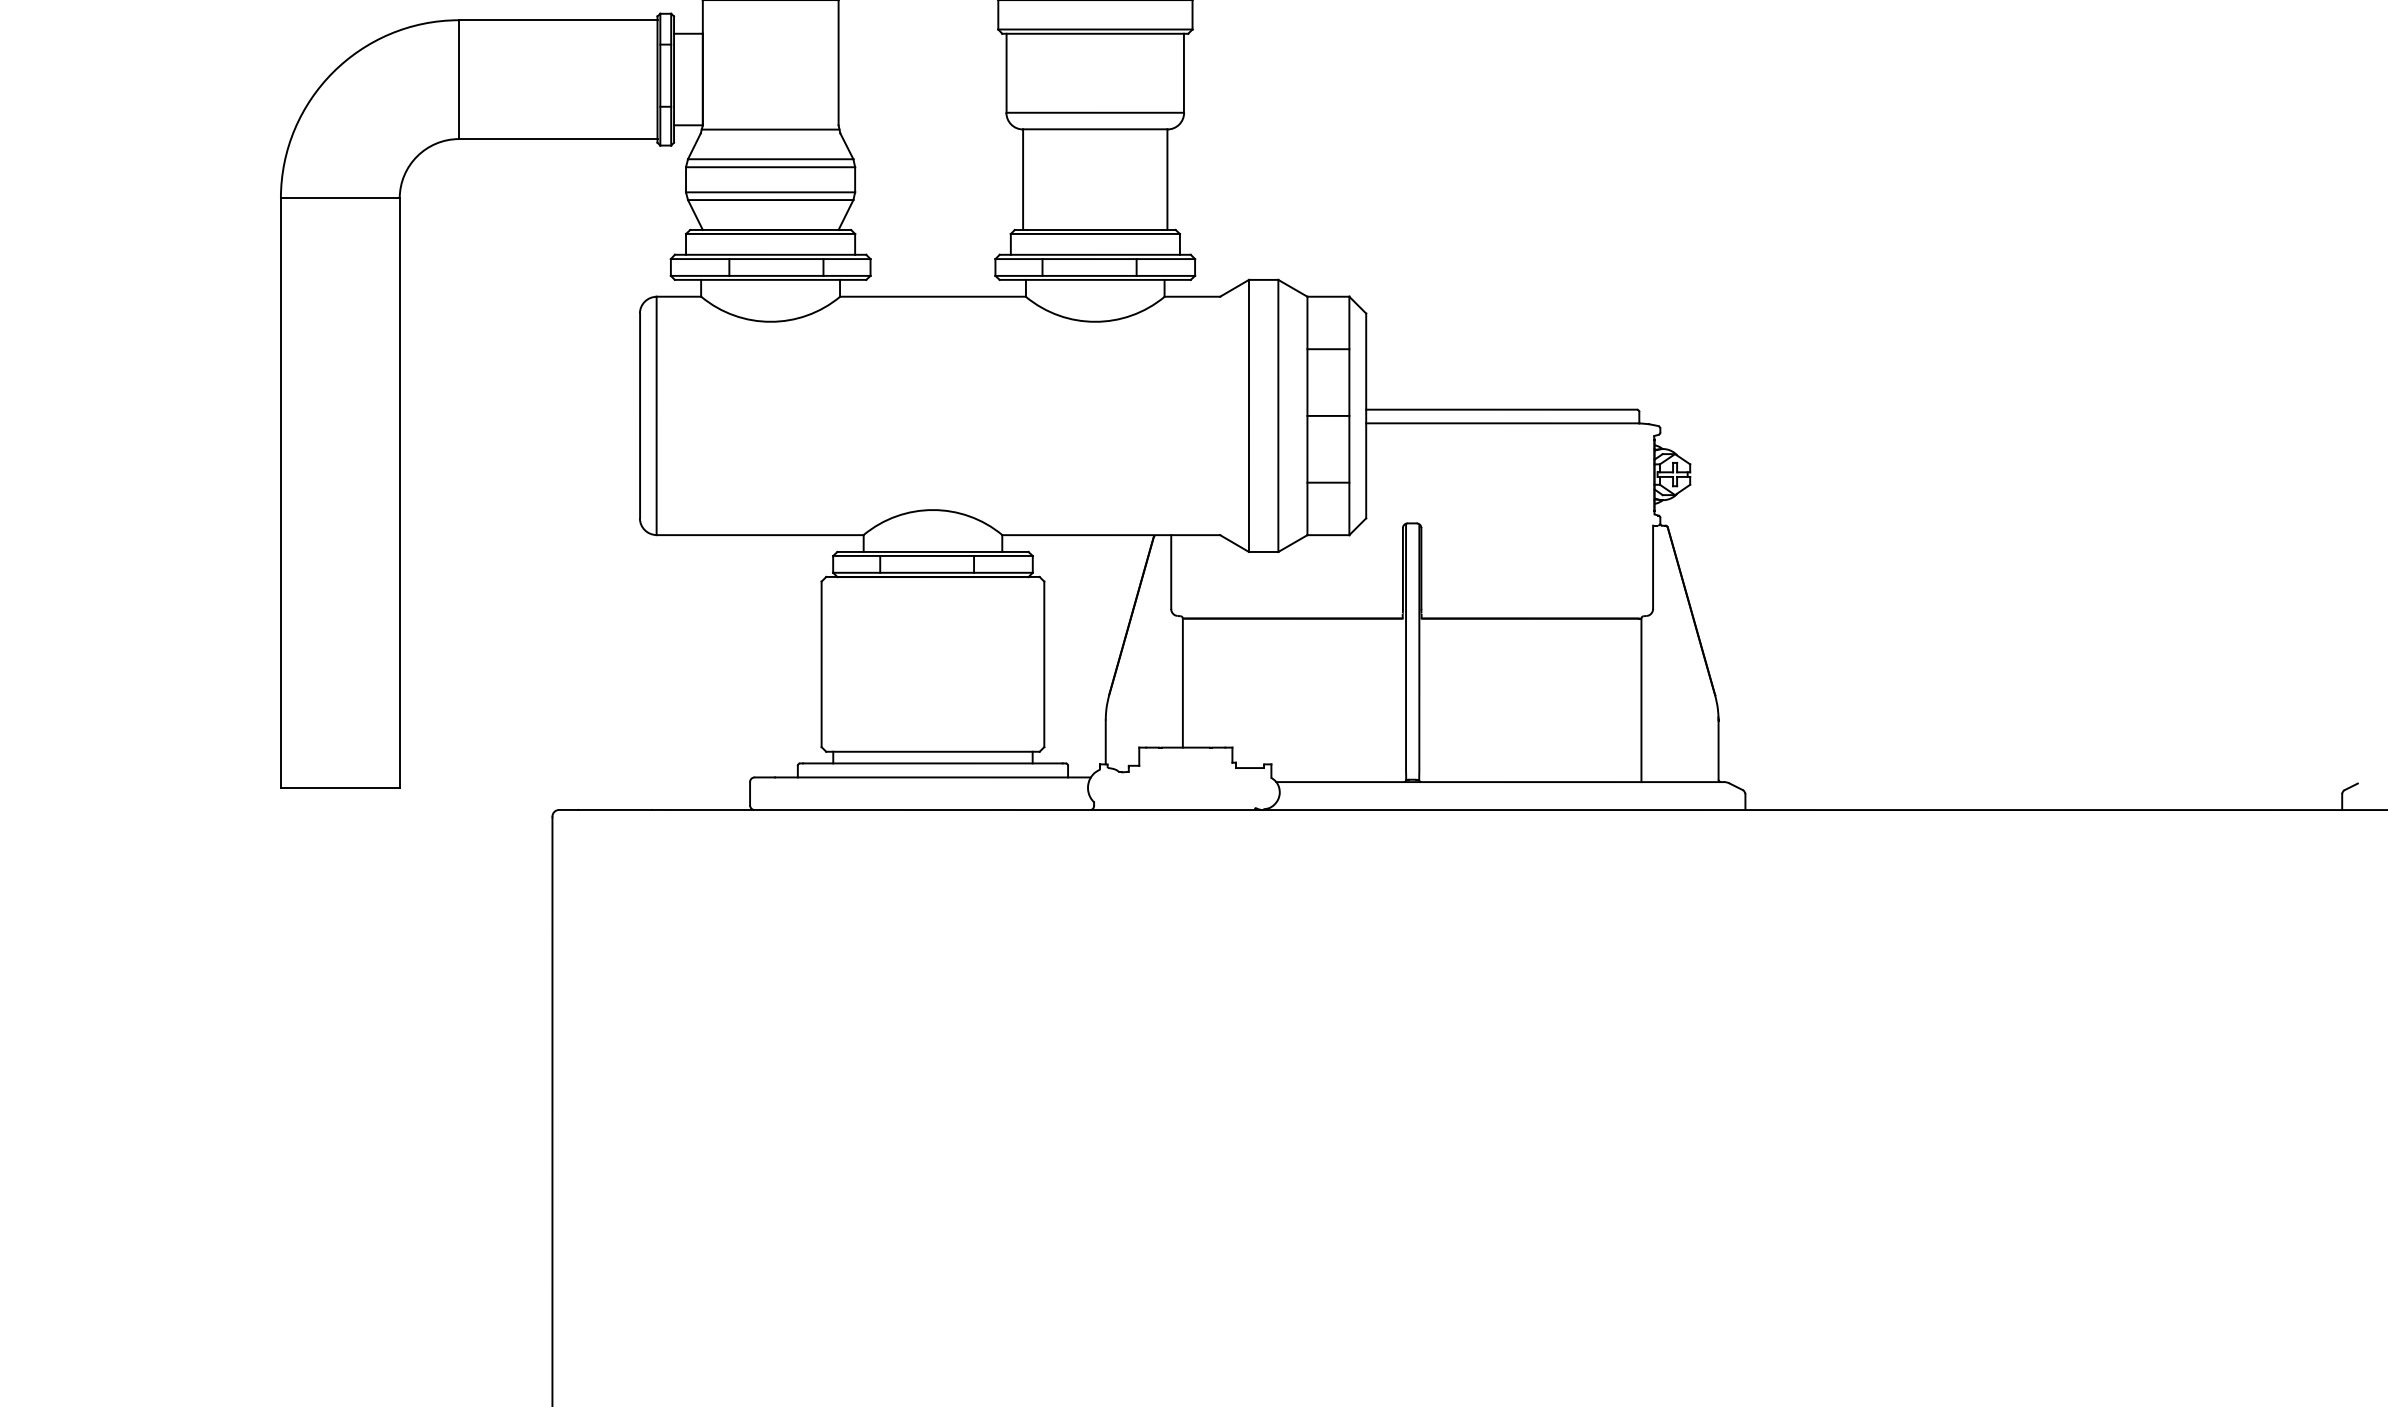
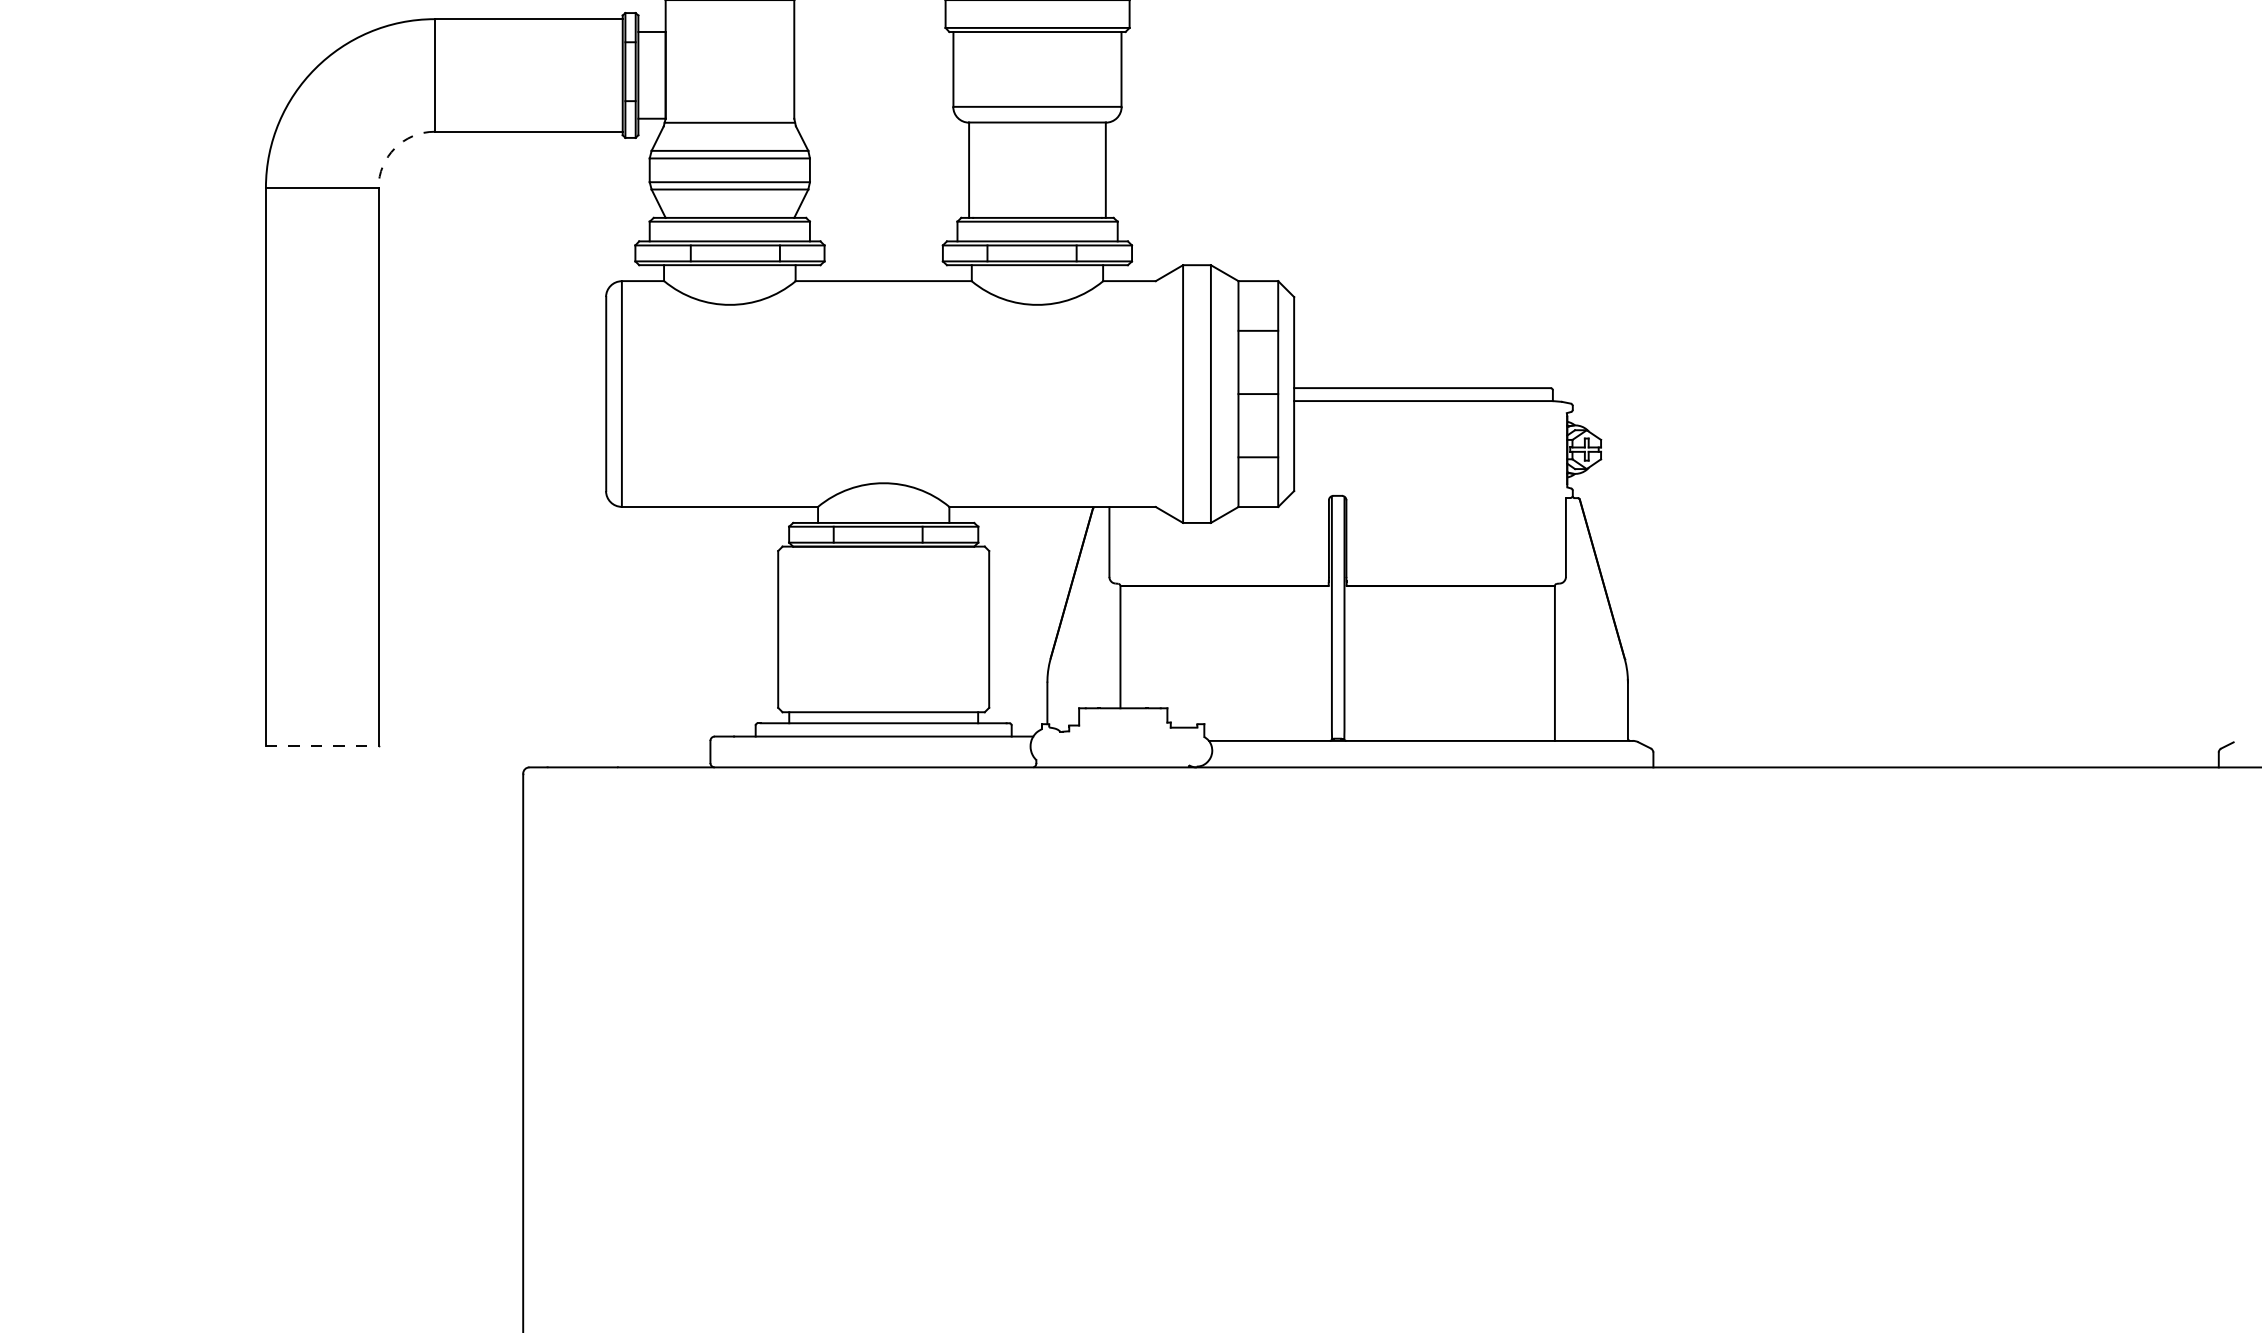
arc: (417, 156) -> (395, 148), solid -> dashed
line: (340, 787) -> (322, 746), solid -> dashed

